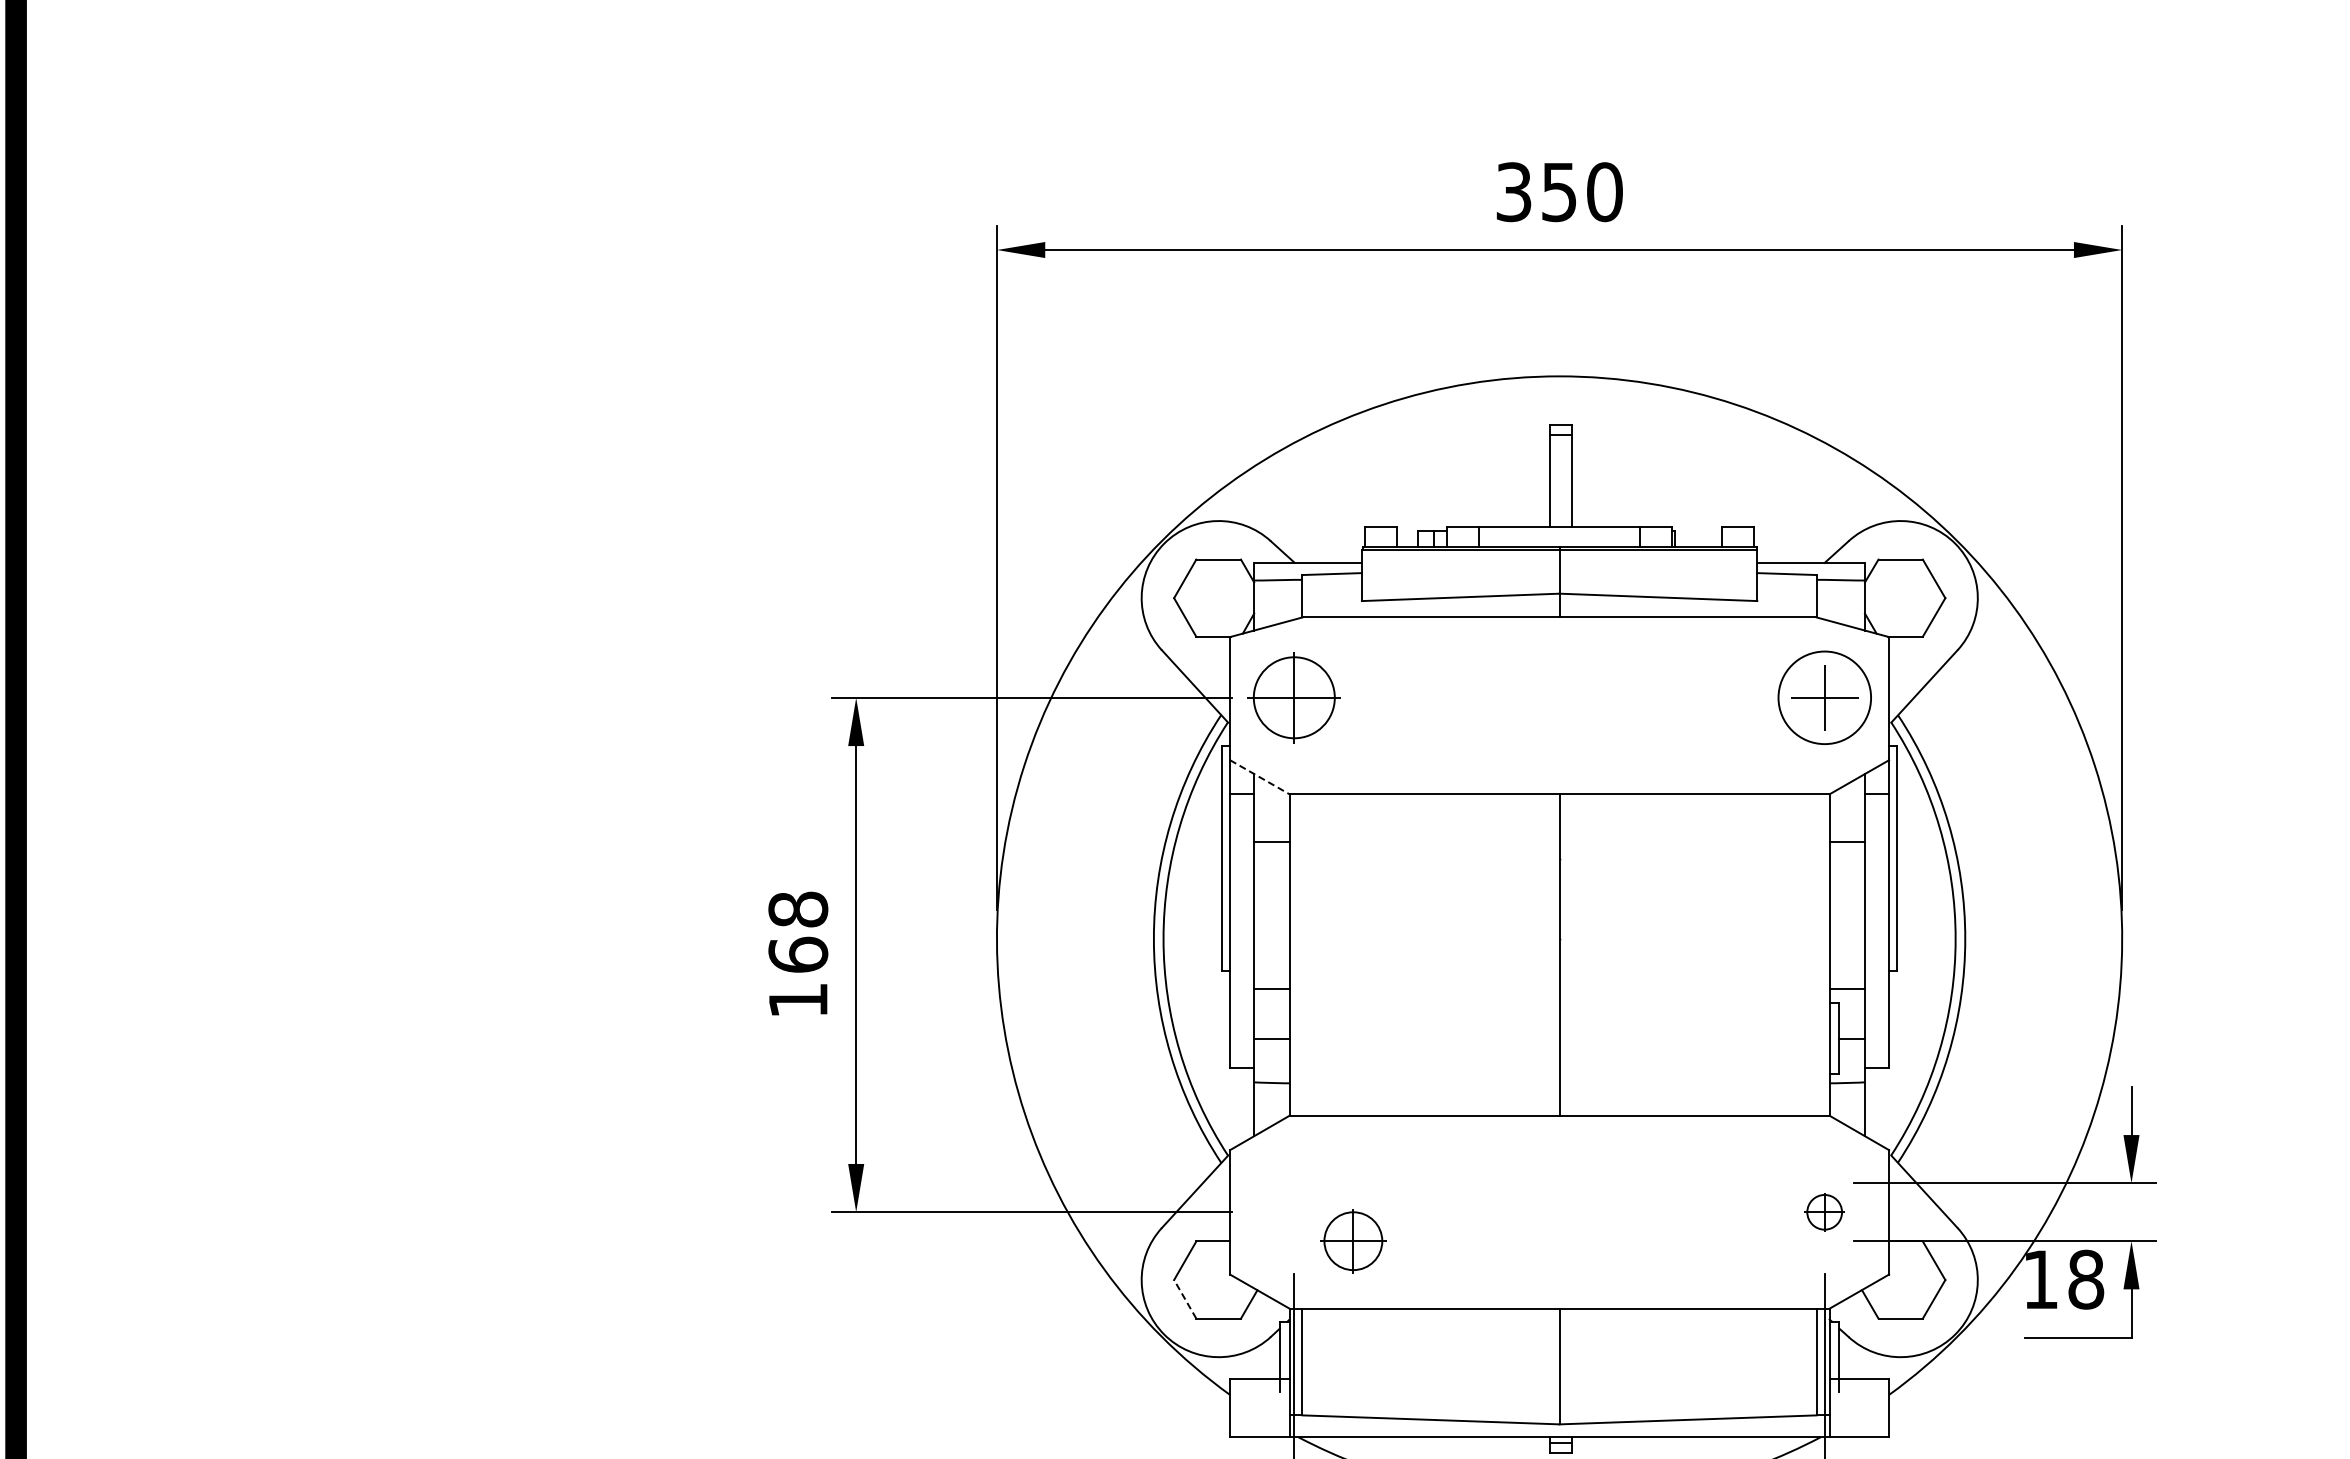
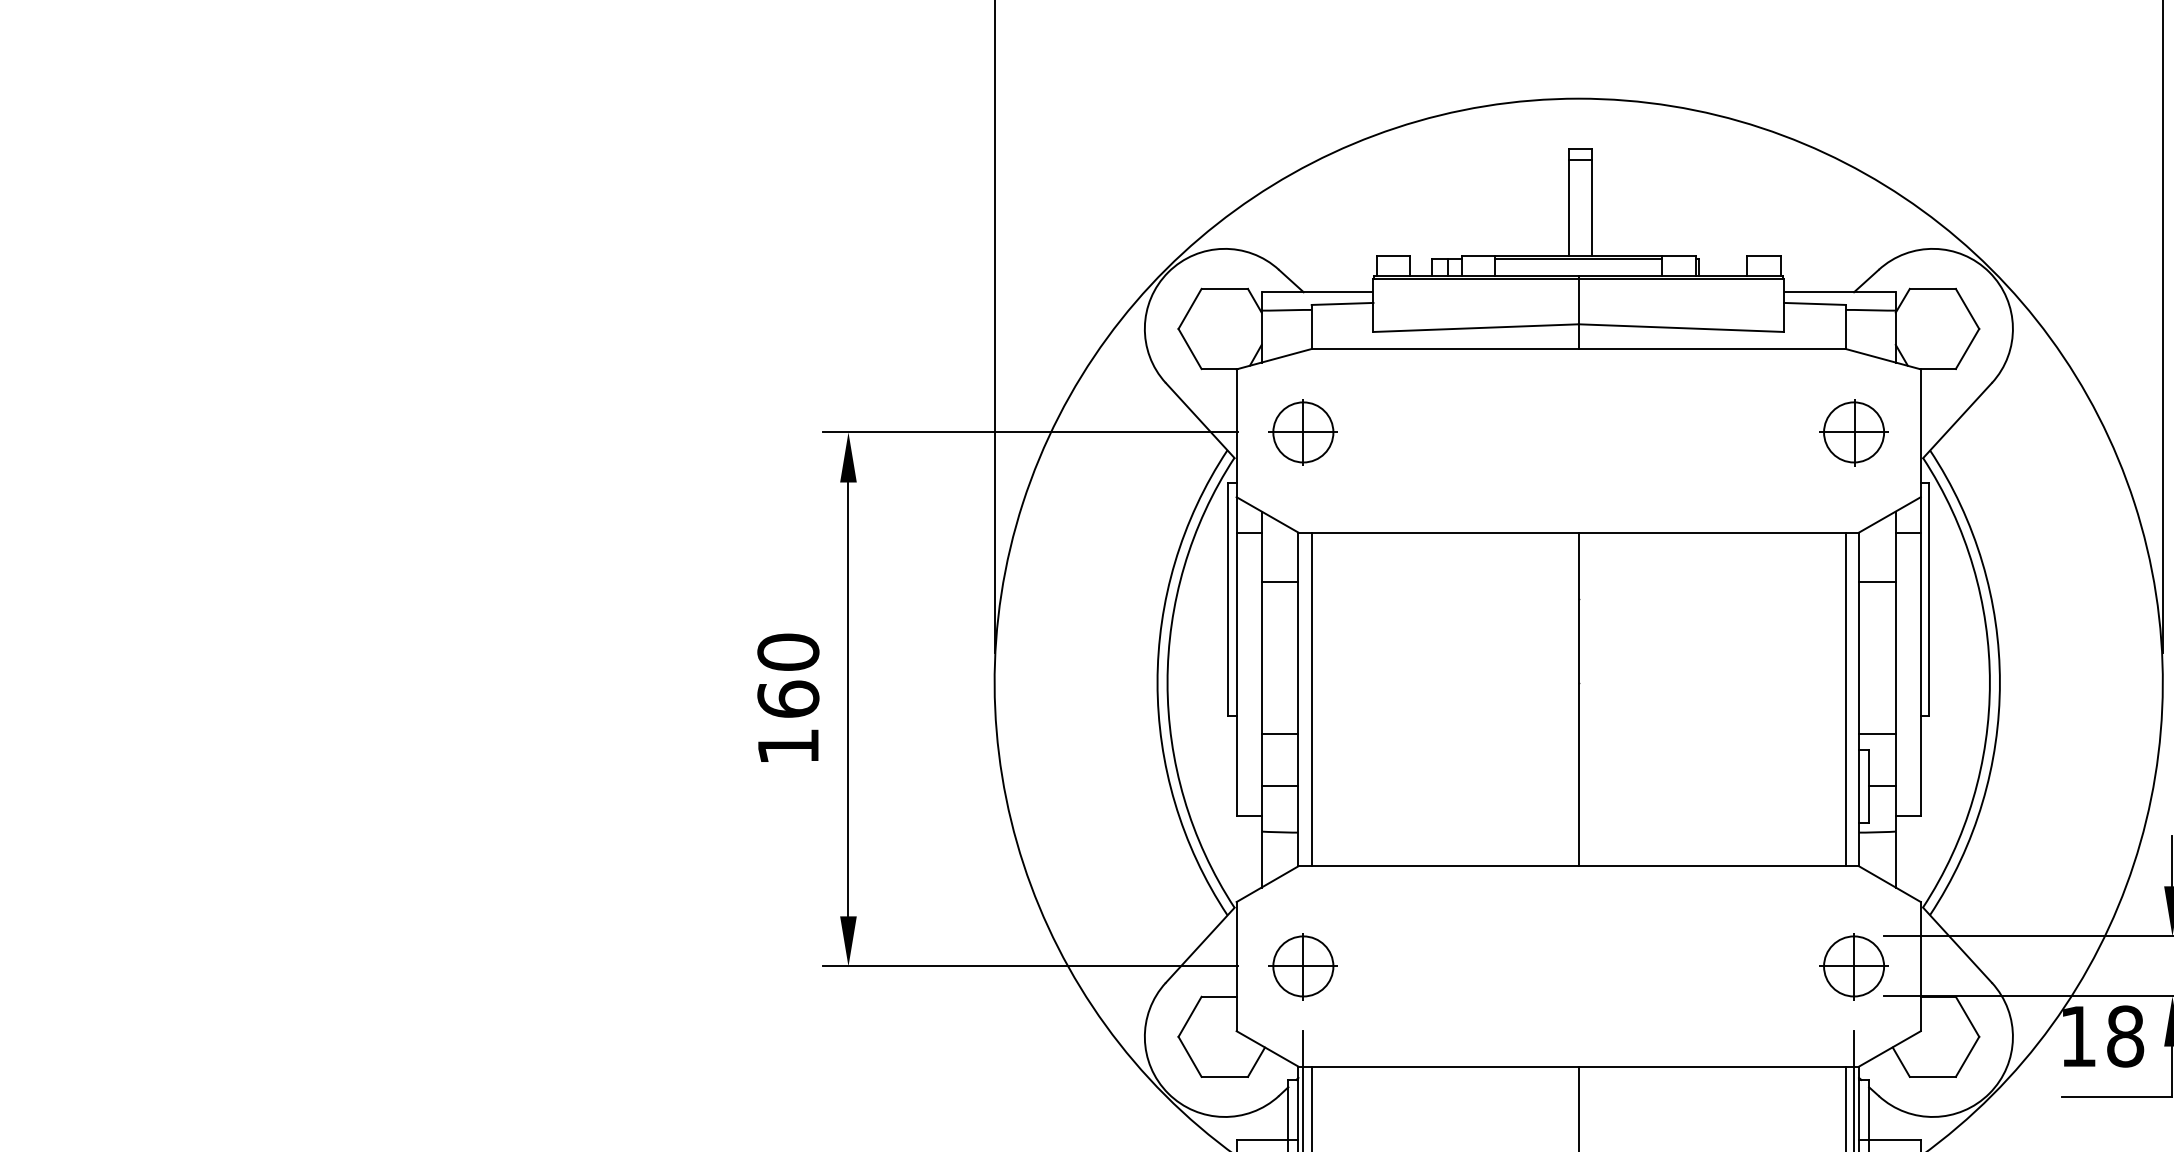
line: (1559, 530) -> (1578, 258), added
part: (1294, 697) -> (1303, 432), size x0.71
circle: (1824, 697) -> (1853, 432), size x0.62
line: (1260, 777) -> (1268, 515), dashed -> solid
text: (798, 909) -> (788, 652), 168 -> 160
line: (1302, 954) -> (1311, 698), added
line: (1816, 954) -> (1845, 698), added
part: (1824, 1212) -> (1853, 966), size x1.67
part: (1353, 1241) -> (1303, 966), moved
line: (1184, 1298) -> (1189, 1056), dashed -> solid

